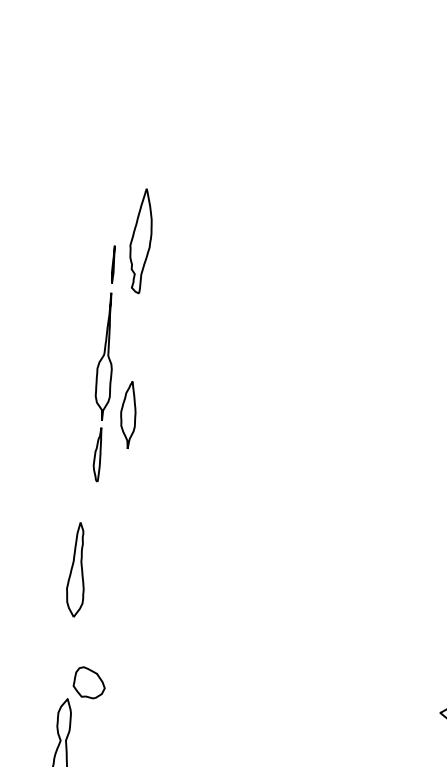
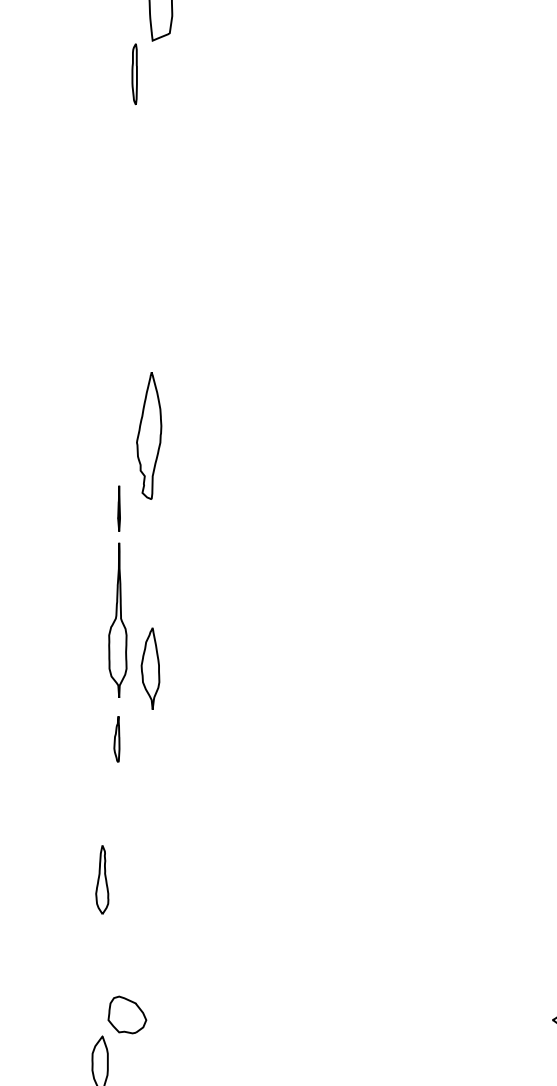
part: (141, 240) -> (149, 435), moved
part: (128, 414) -> (150, 668), moved
part: (97, 454) -> (116, 739), size x0.7
part: (77, 569) -> (102, 879), size x0.6

